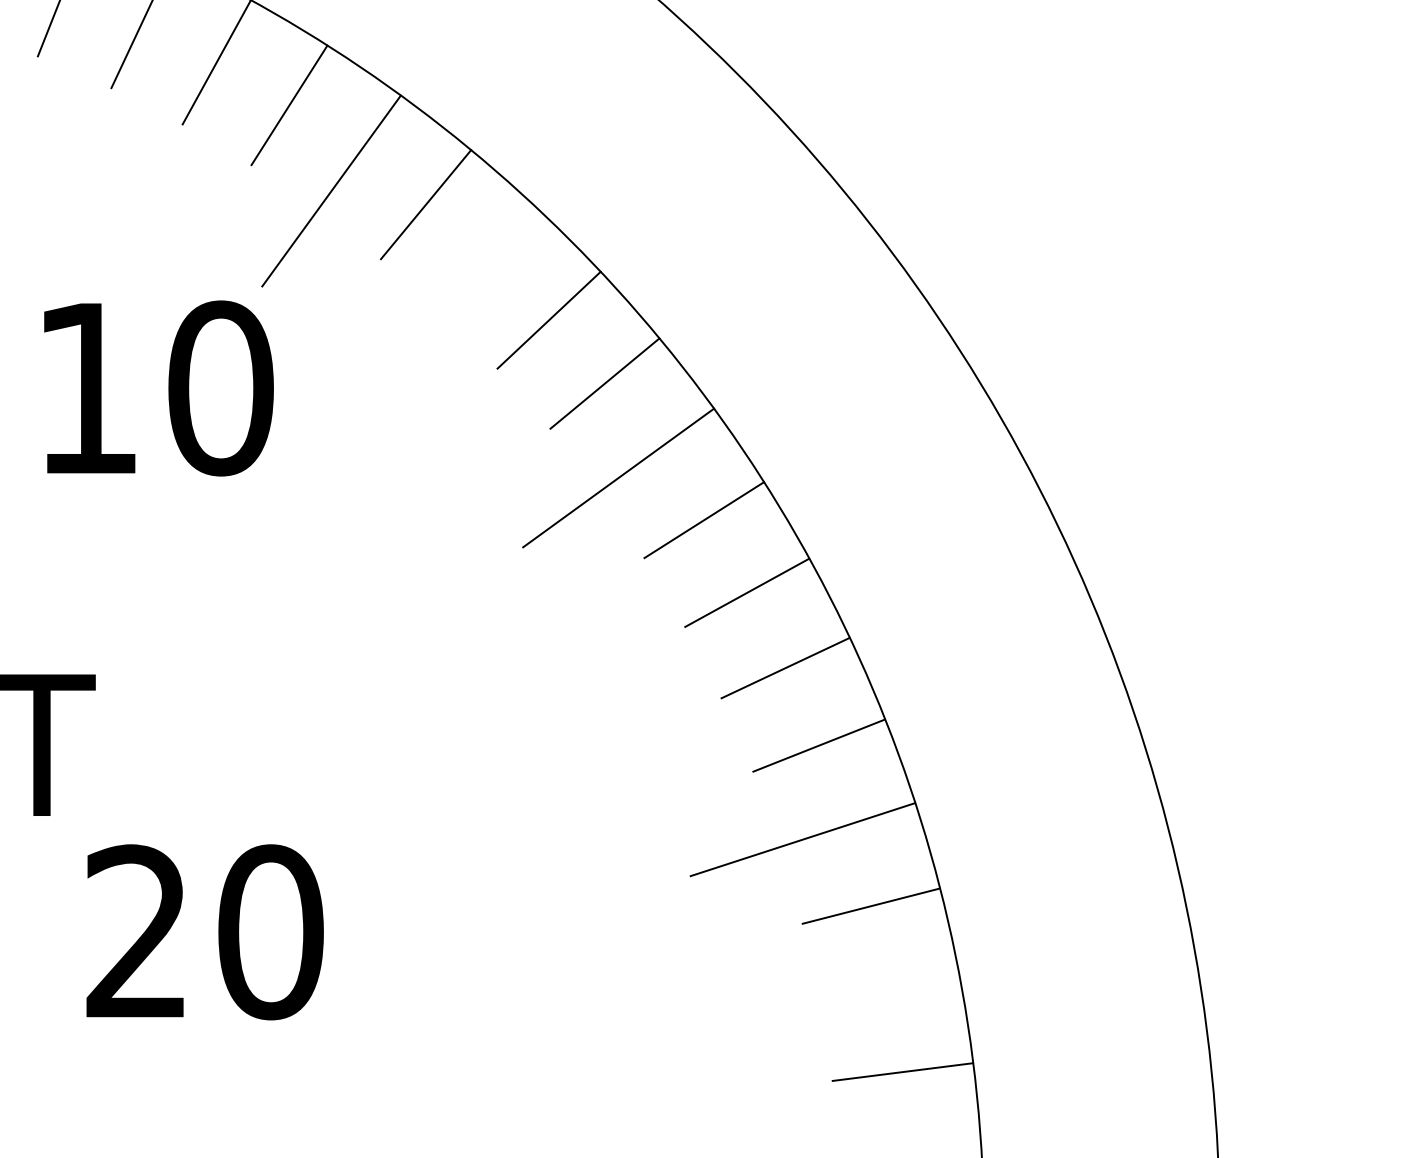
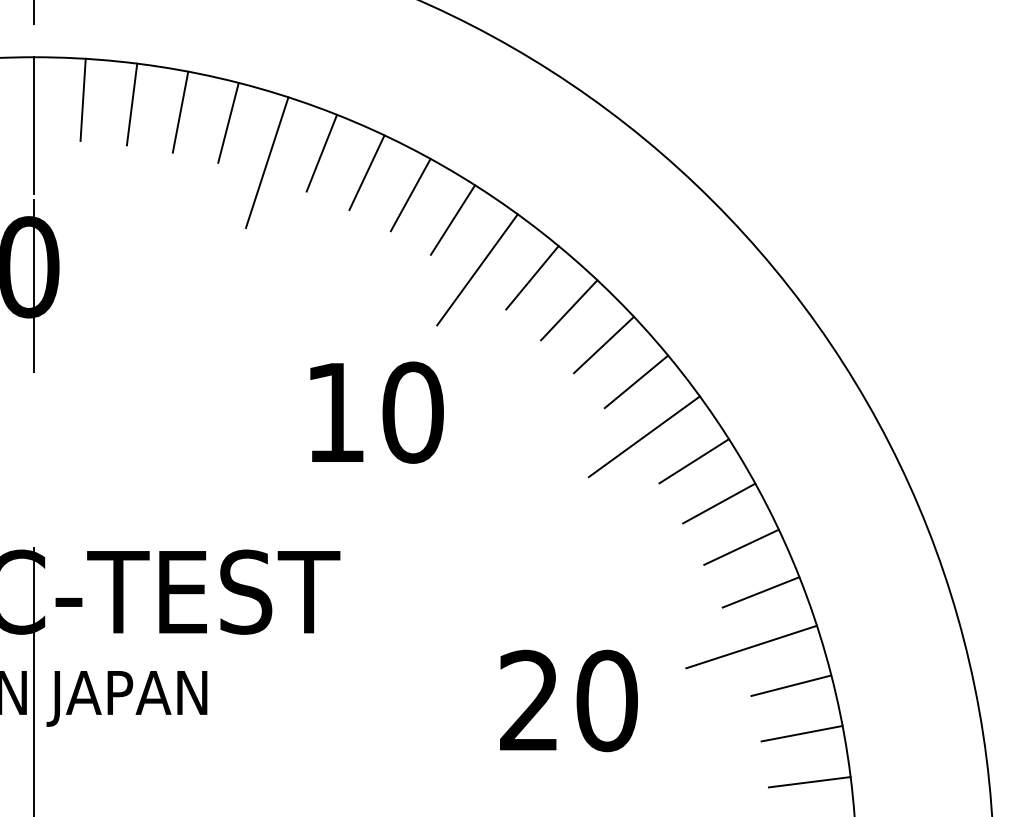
line: (489, 260) -> (569, 310), added
text: (157, 388) -> (376, 412), moved
text: (204, 931) -> (568, 700), moved
line: (888, 988) -> (801, 733), added

